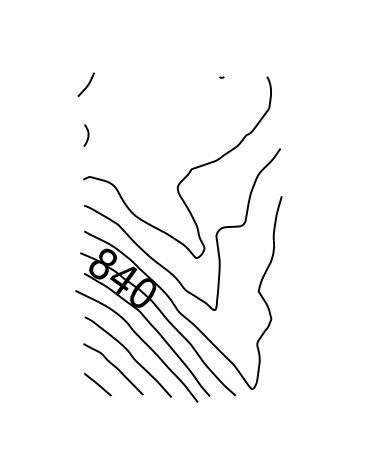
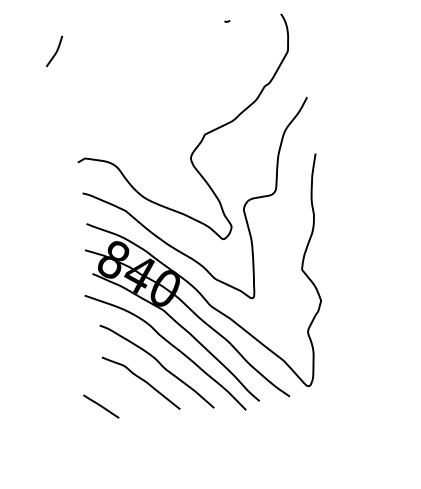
curve: (86, 85) -> (54, 52), moved
curve: (87, 135) -> (76, 109), removed
line: (97, 384) -> (100, 406), moved

